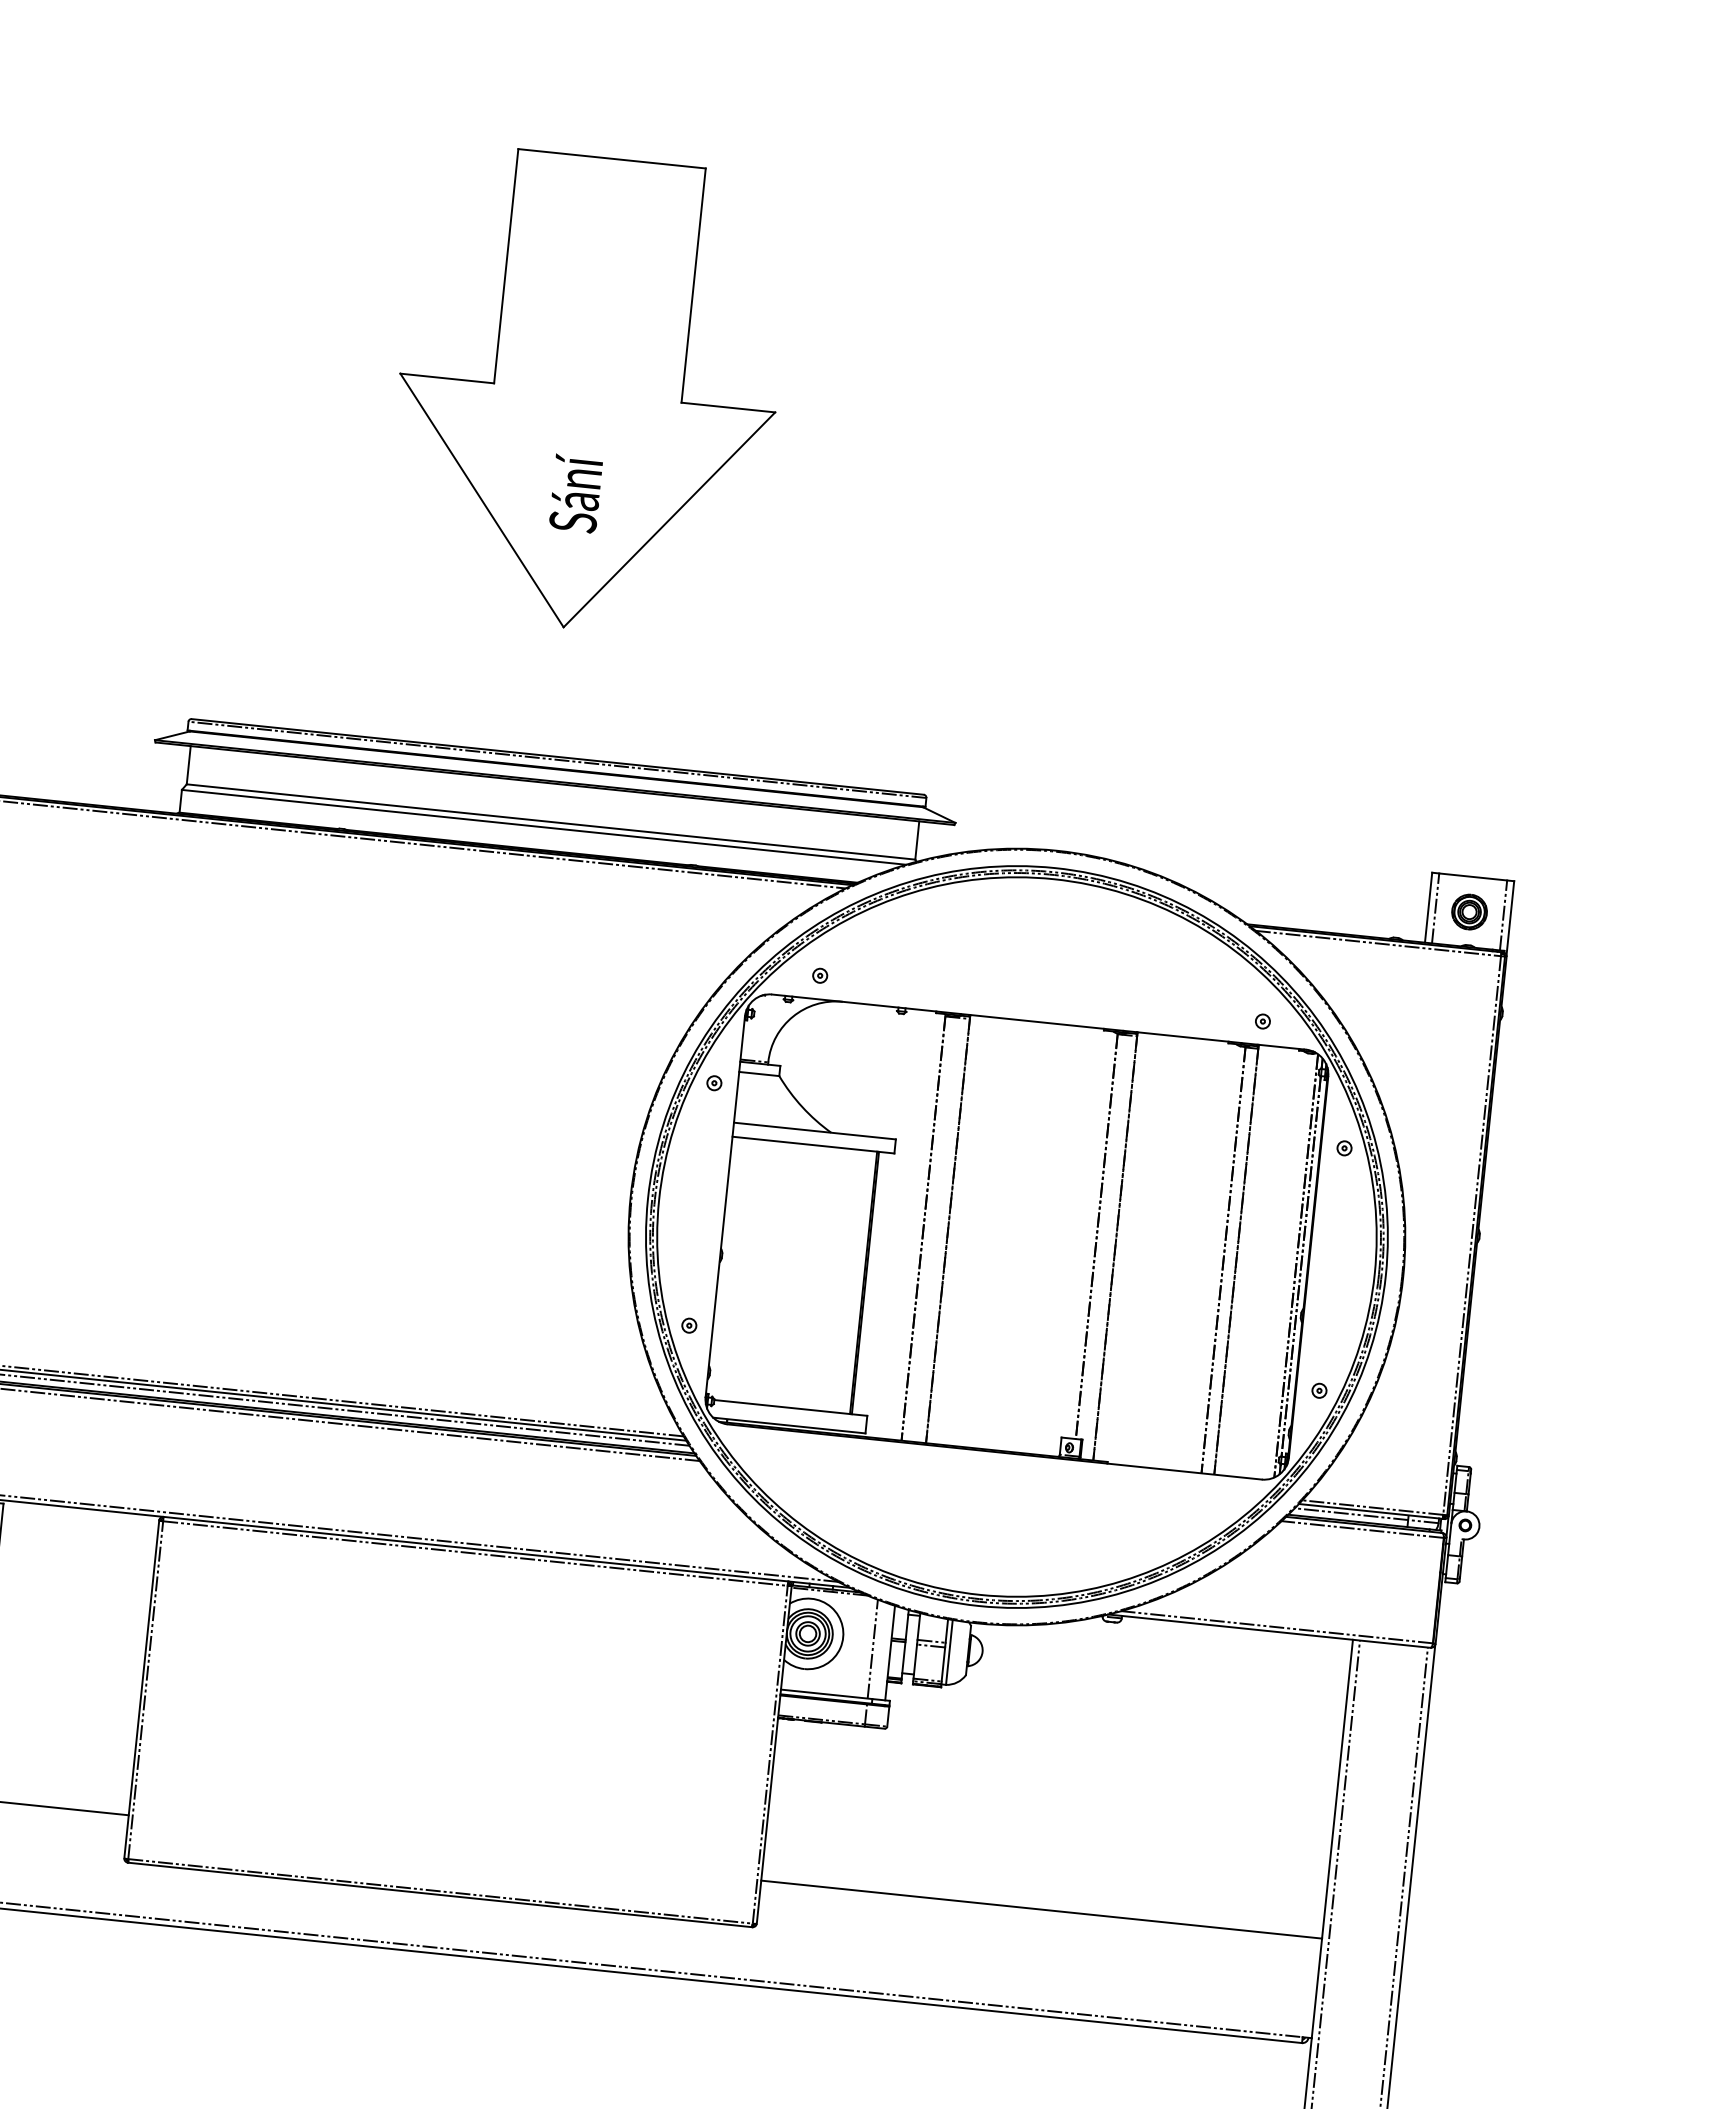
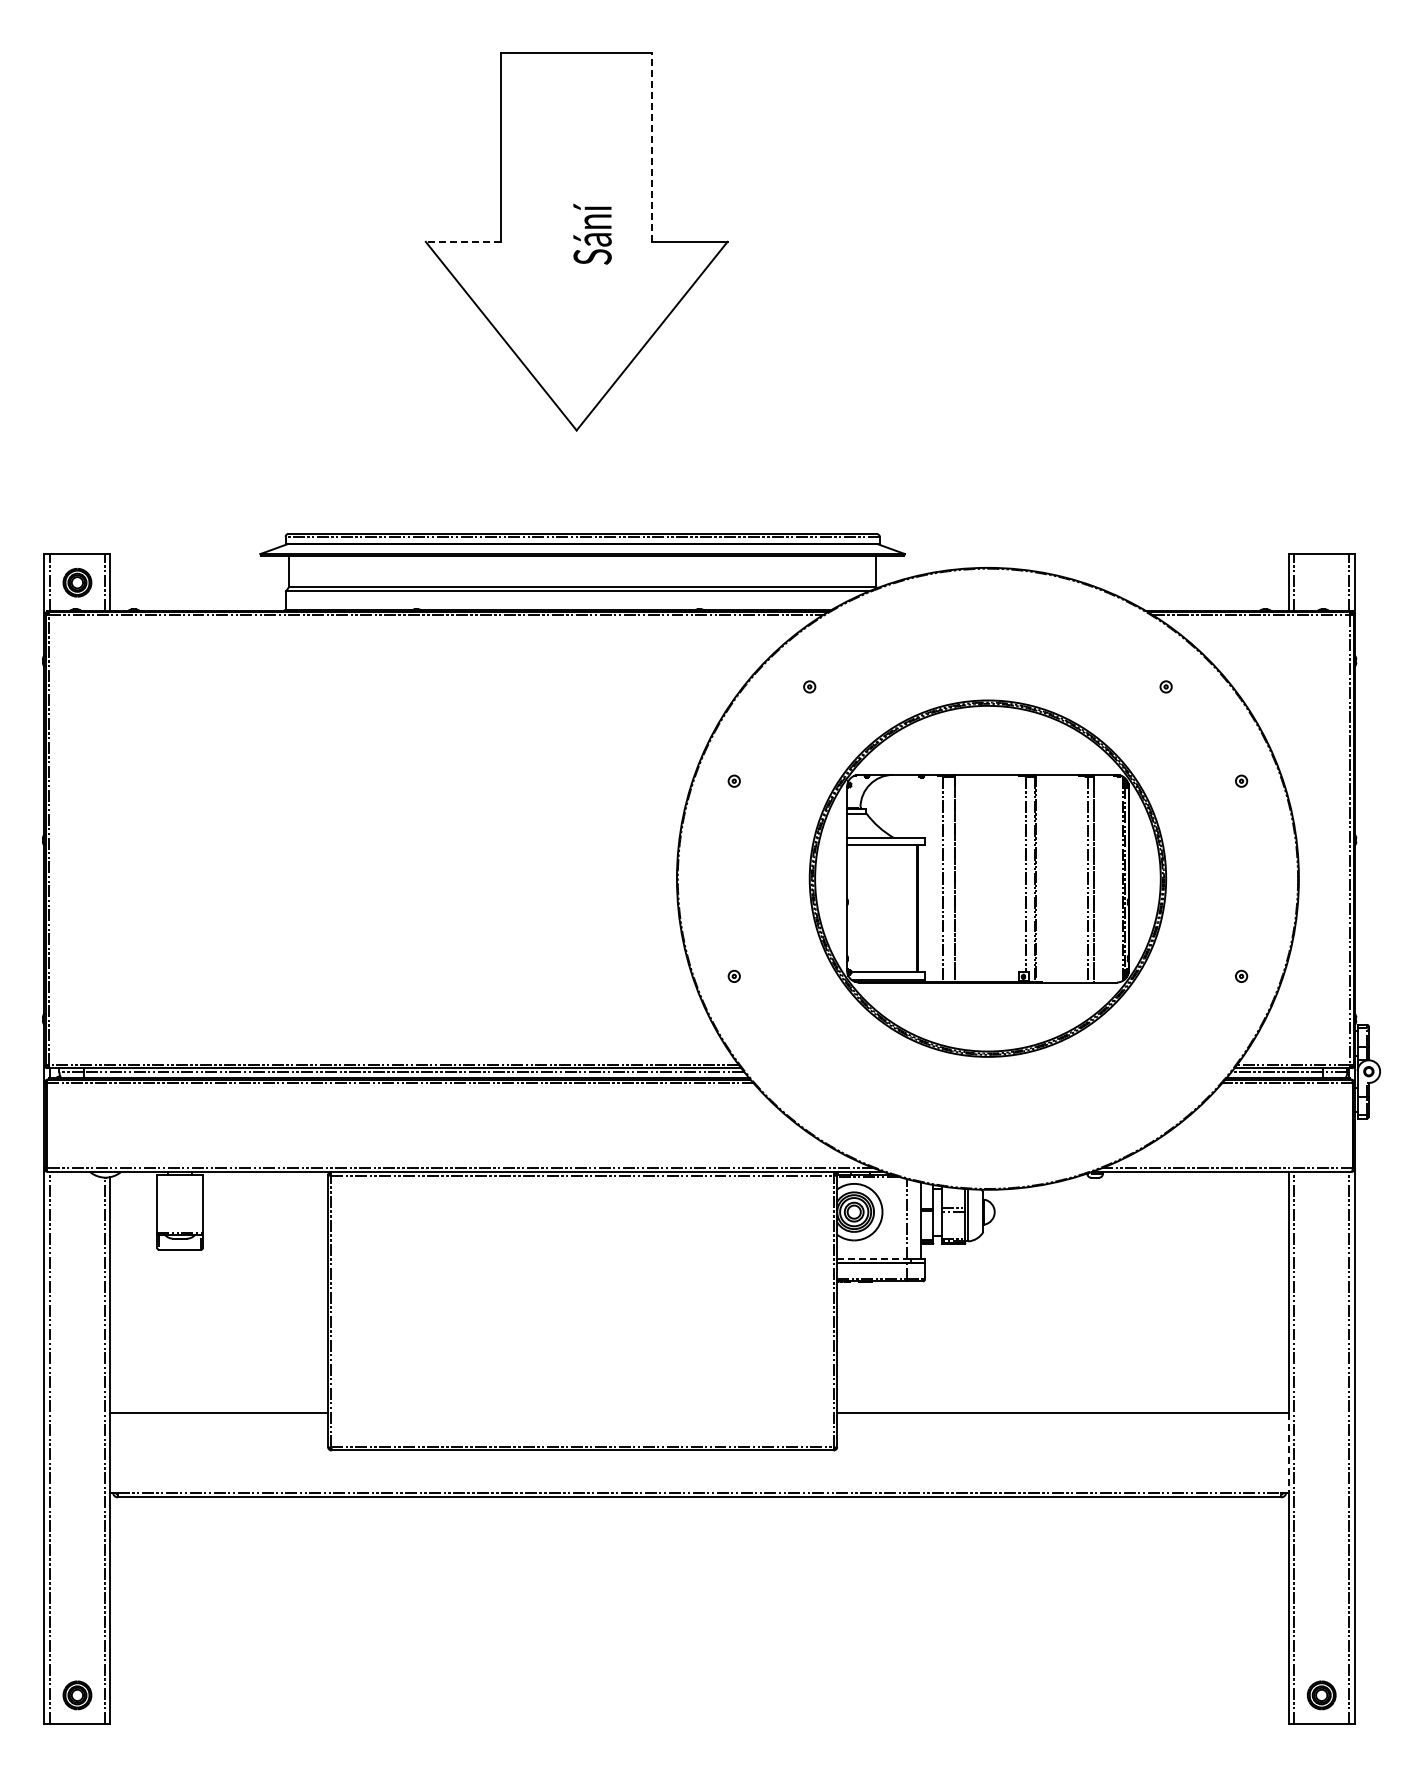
line: (694, 285) -> (652, 147), solid -> dashed
line: (447, 378) -> (463, 241), solid -> dashed
text: (576, 493) -> (592, 233), moved
part: (1469, 911) -> (1321, 582), removed
part: (1016, 1236) -> (987, 878), size x0.6
line: (827, 1694) -> (874, 1258), solid -> dashed
line: (1316, 1989) -> (1288, 1453), solid -> dashed

